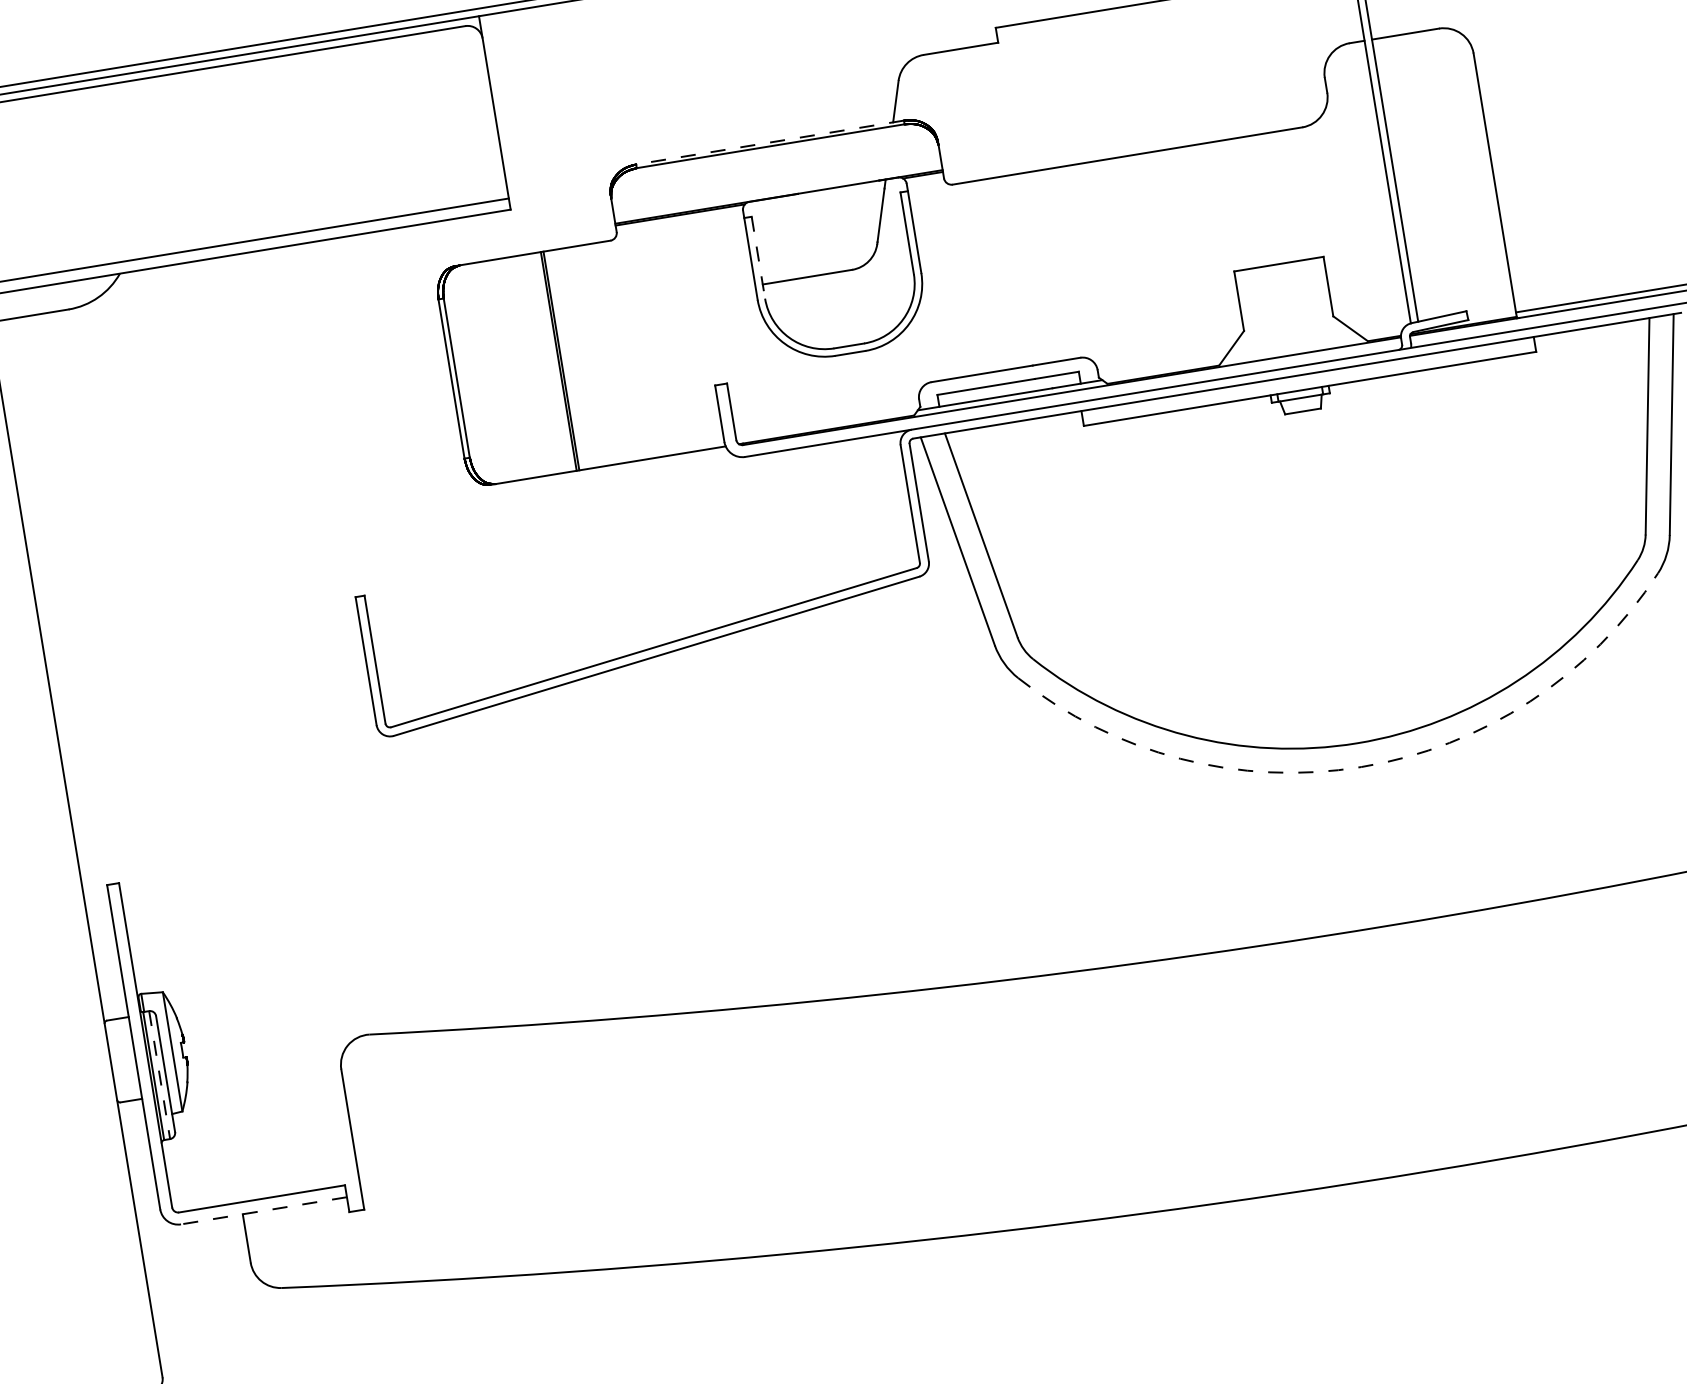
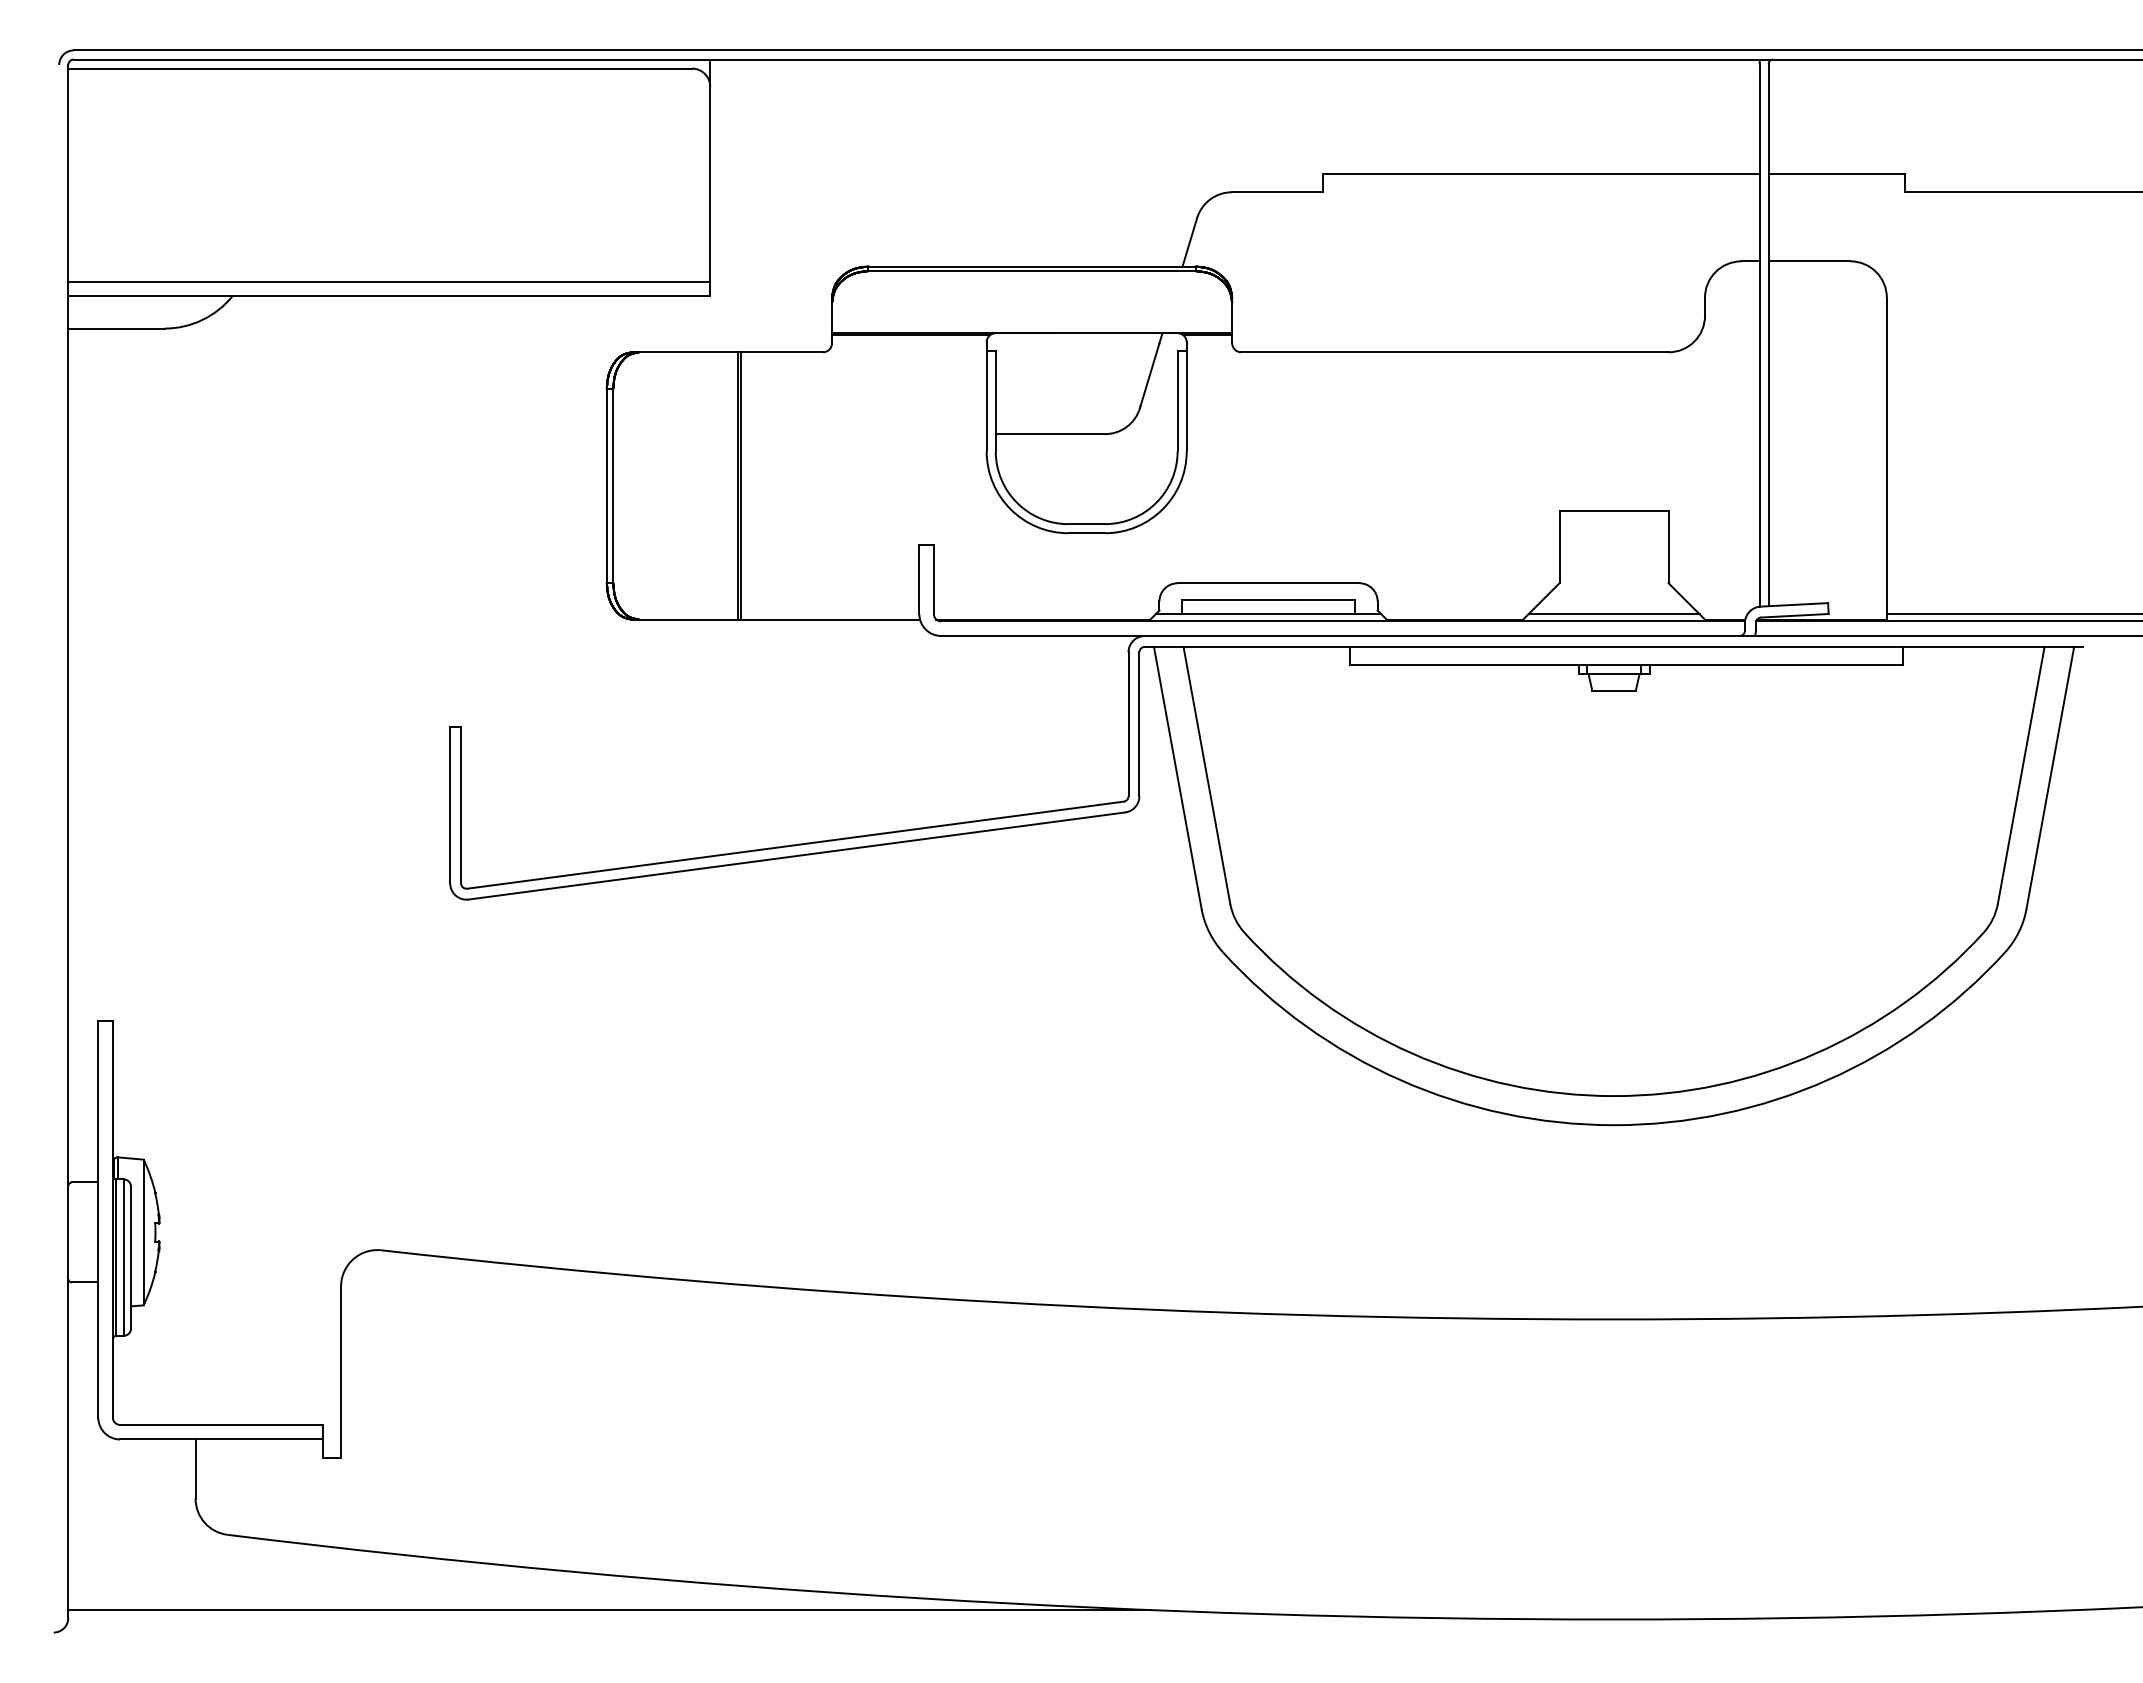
line: (770, 142) -> (1032, 266), dashed -> solid
line: (758, 257) -> (995, 401), dashed -> solid
line: (1292, 349) -> (1613, 614), added
arc: (1361, 767) -> (1614, 1125), dashed -> solid
line: (159, 1075) -> (123, 1258), dashed -> solid
line: (264, 1210) -> (221, 1439), dashed -> solid
line: (601, 1298) -> (606, 1609), added

